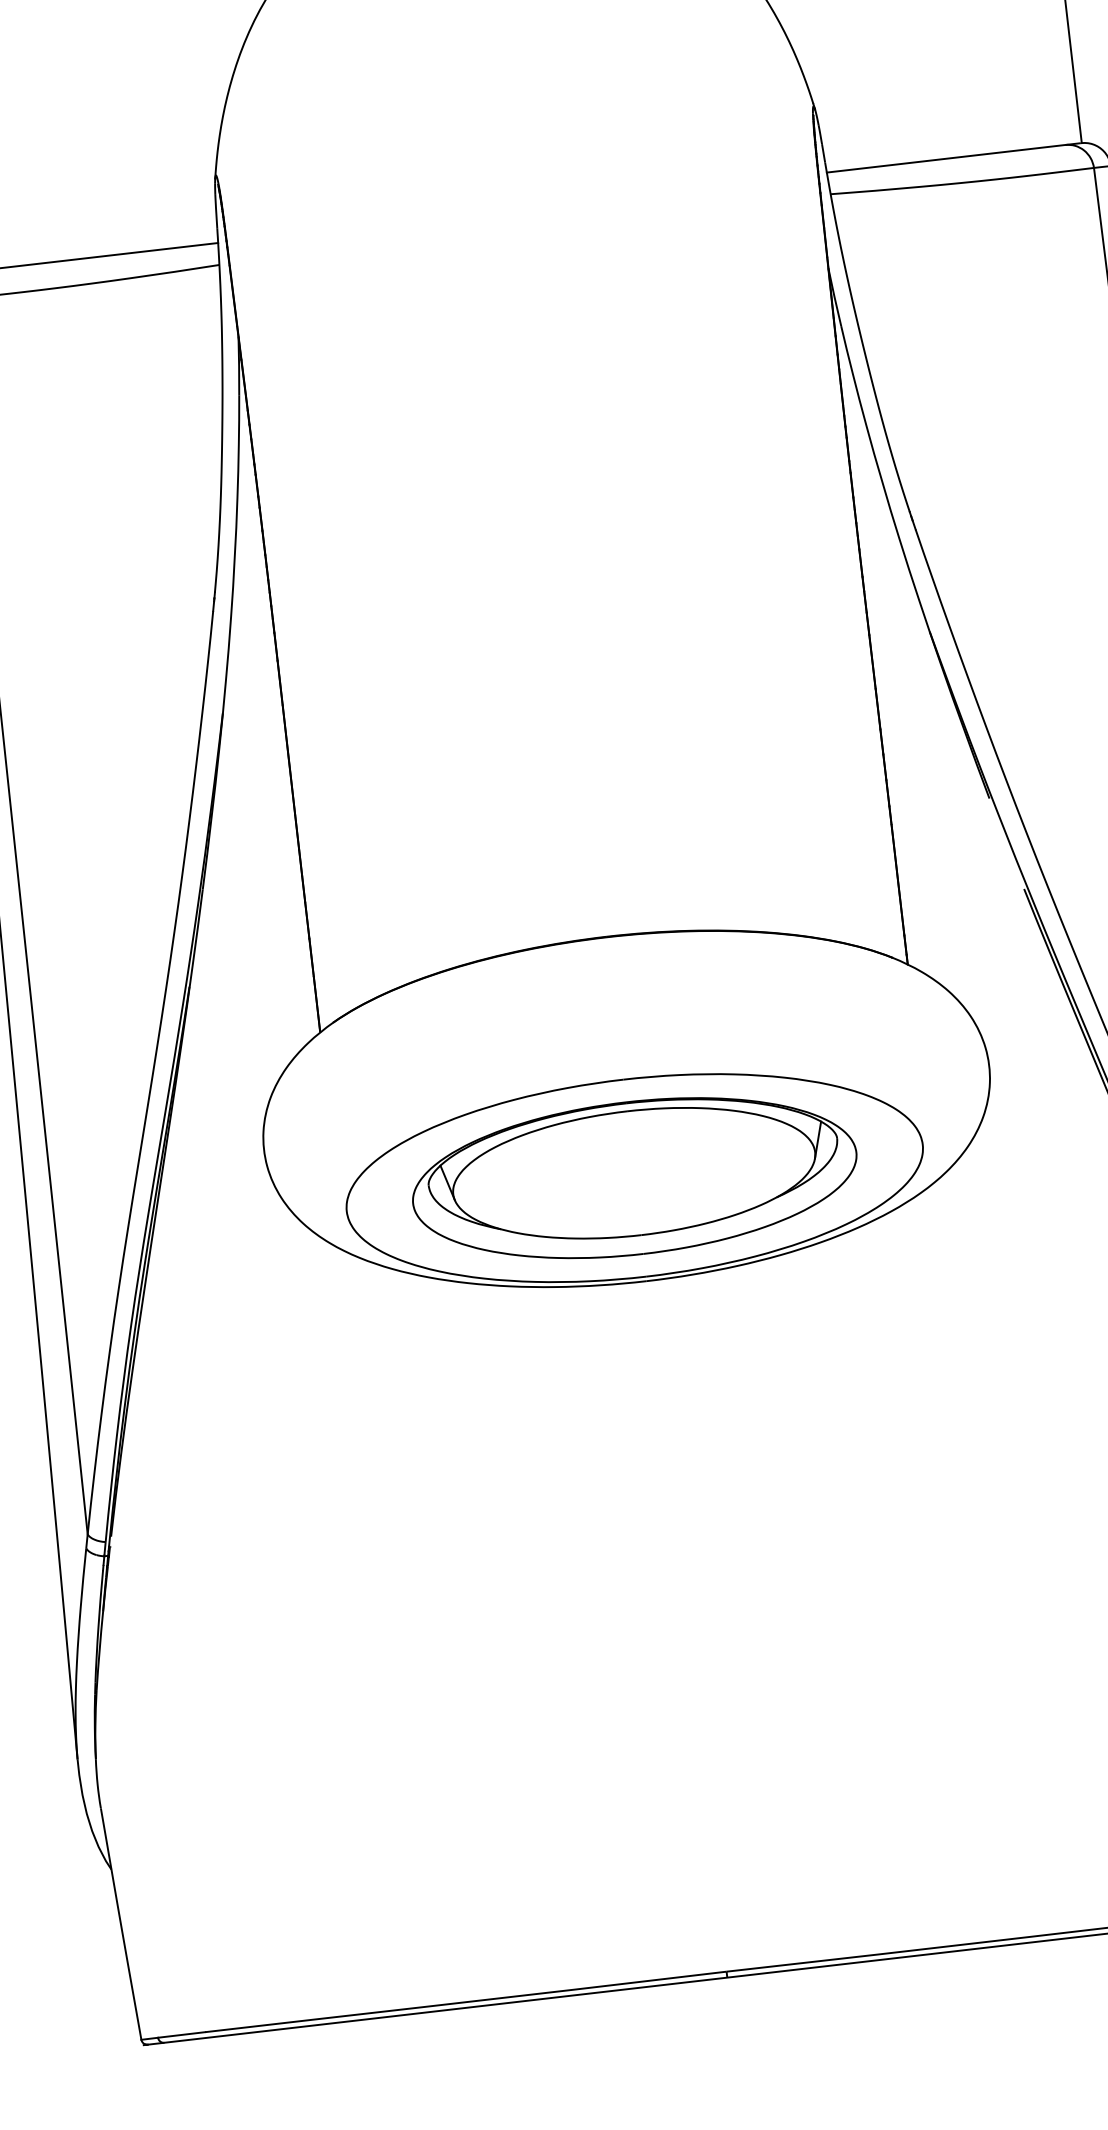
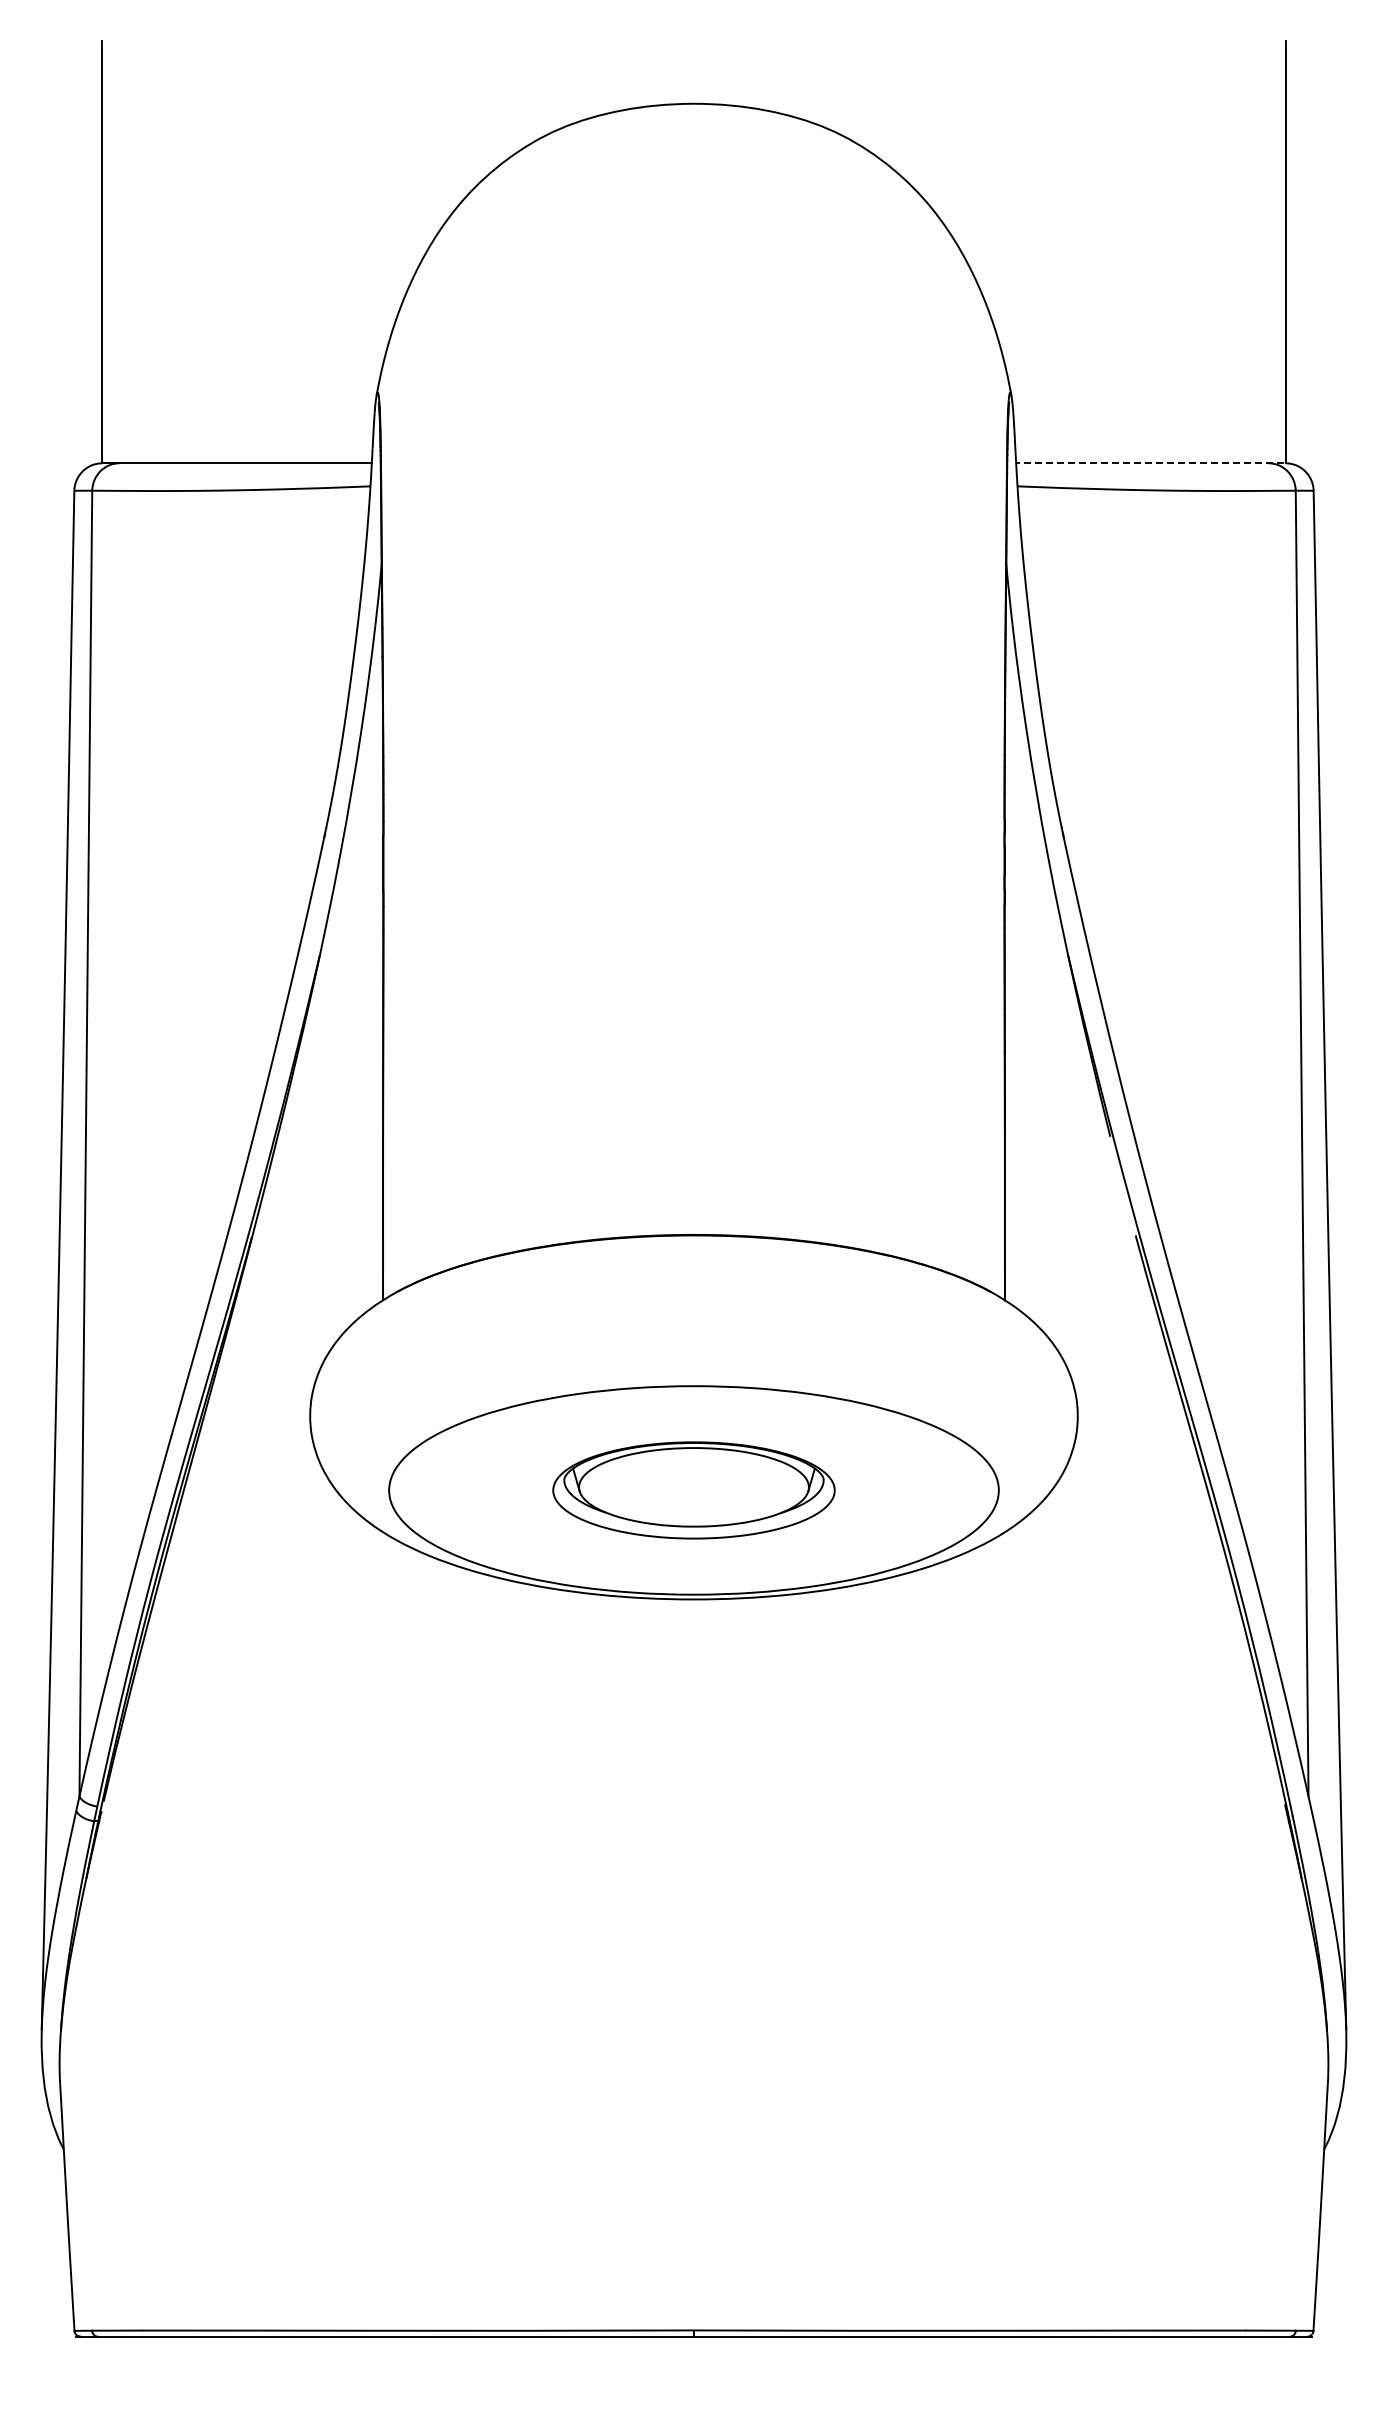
line: (953, 158) -> (1150, 463), solid -> dashed
part: (634, 1178) -> (693, 1490), size x0.6

